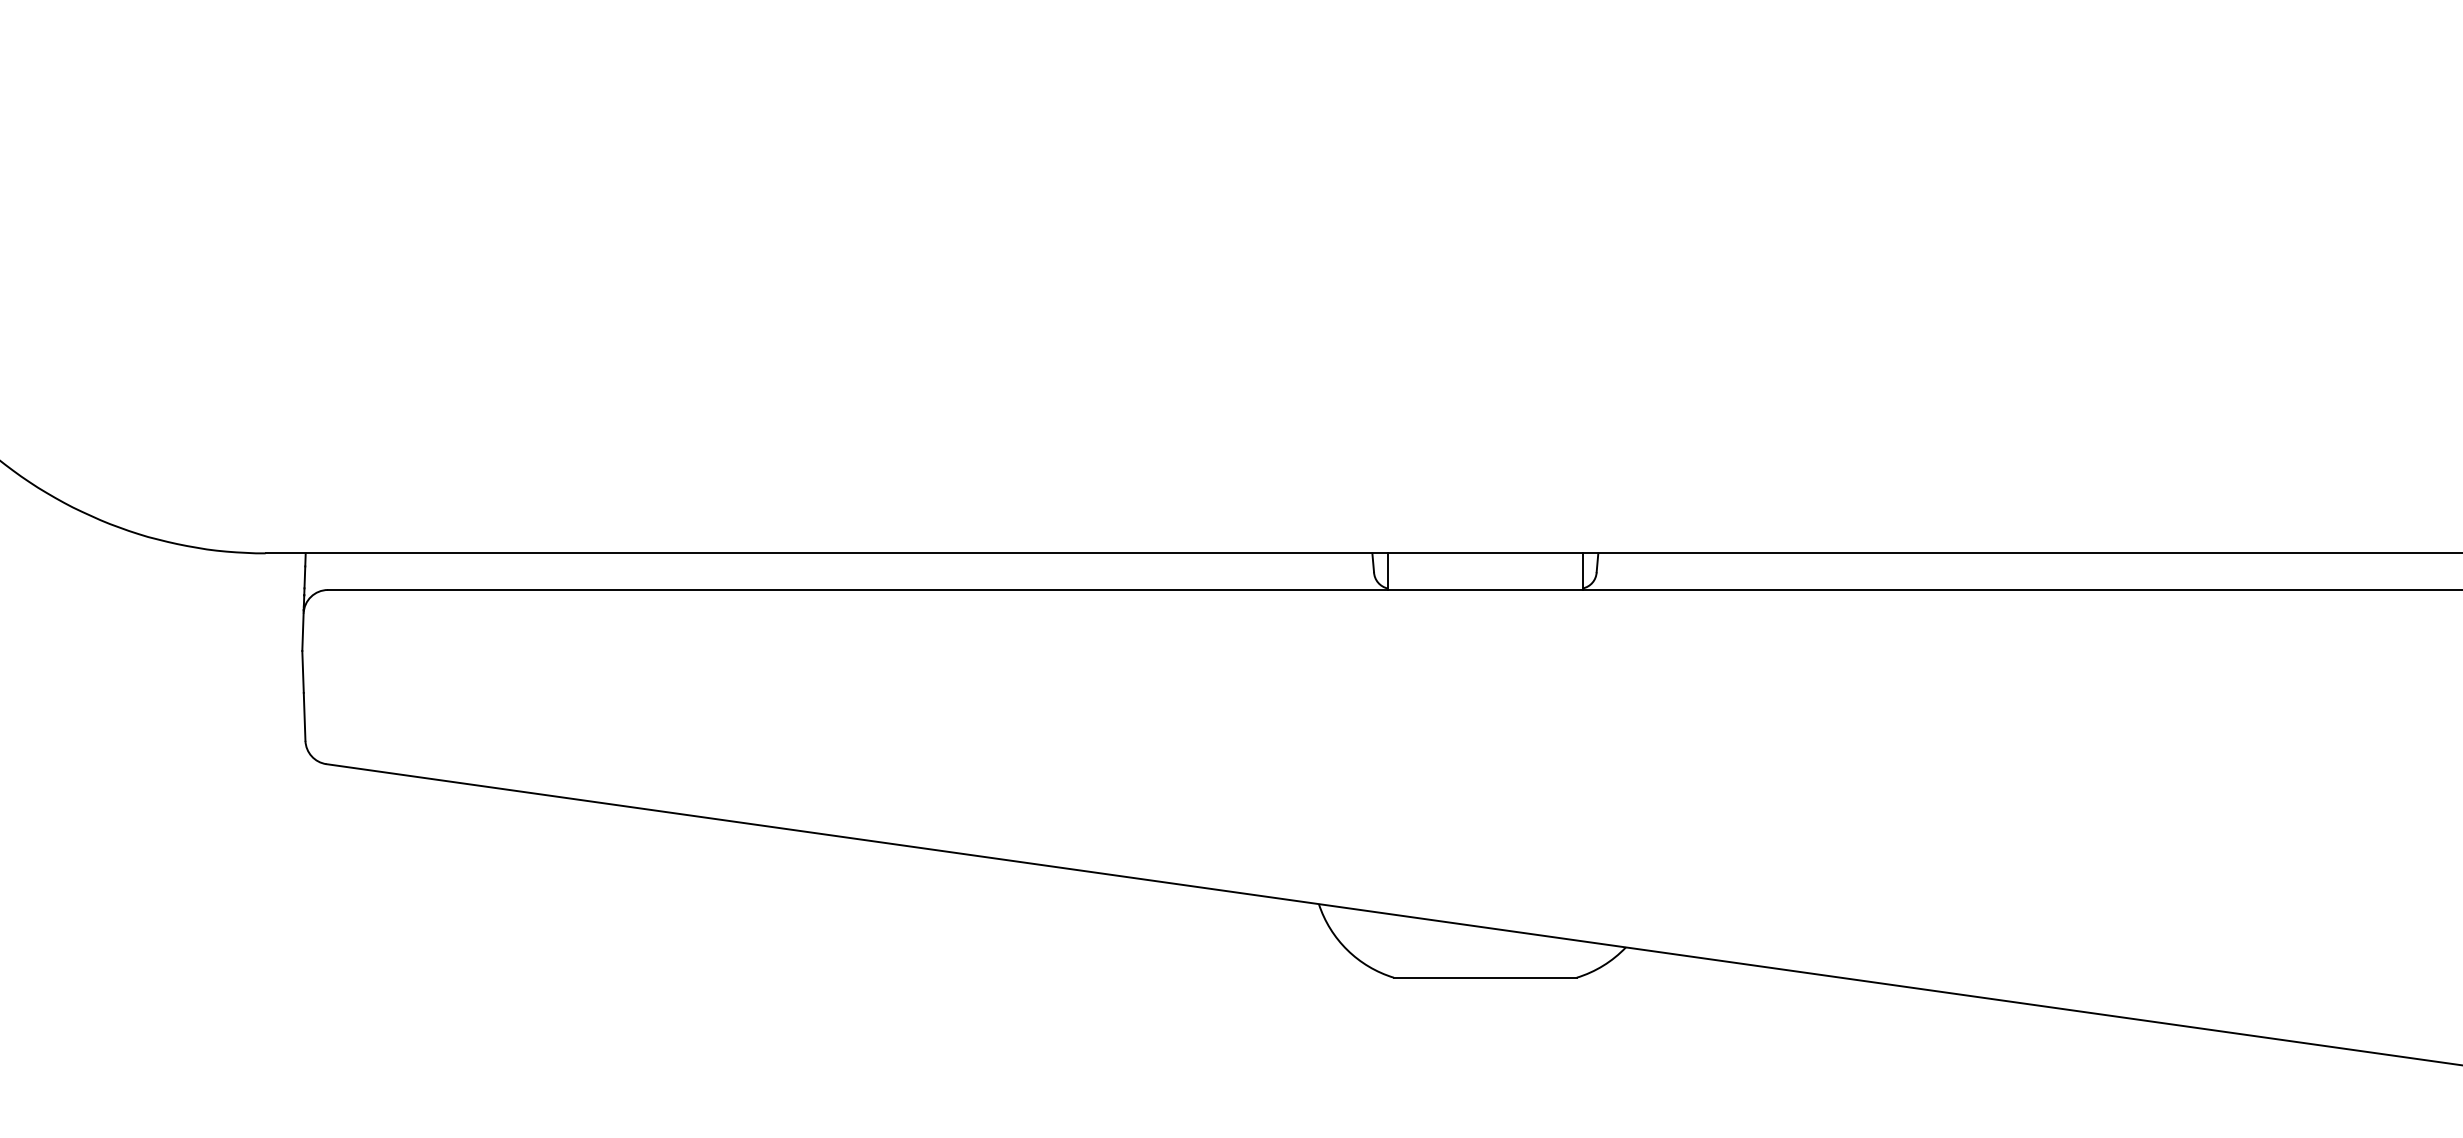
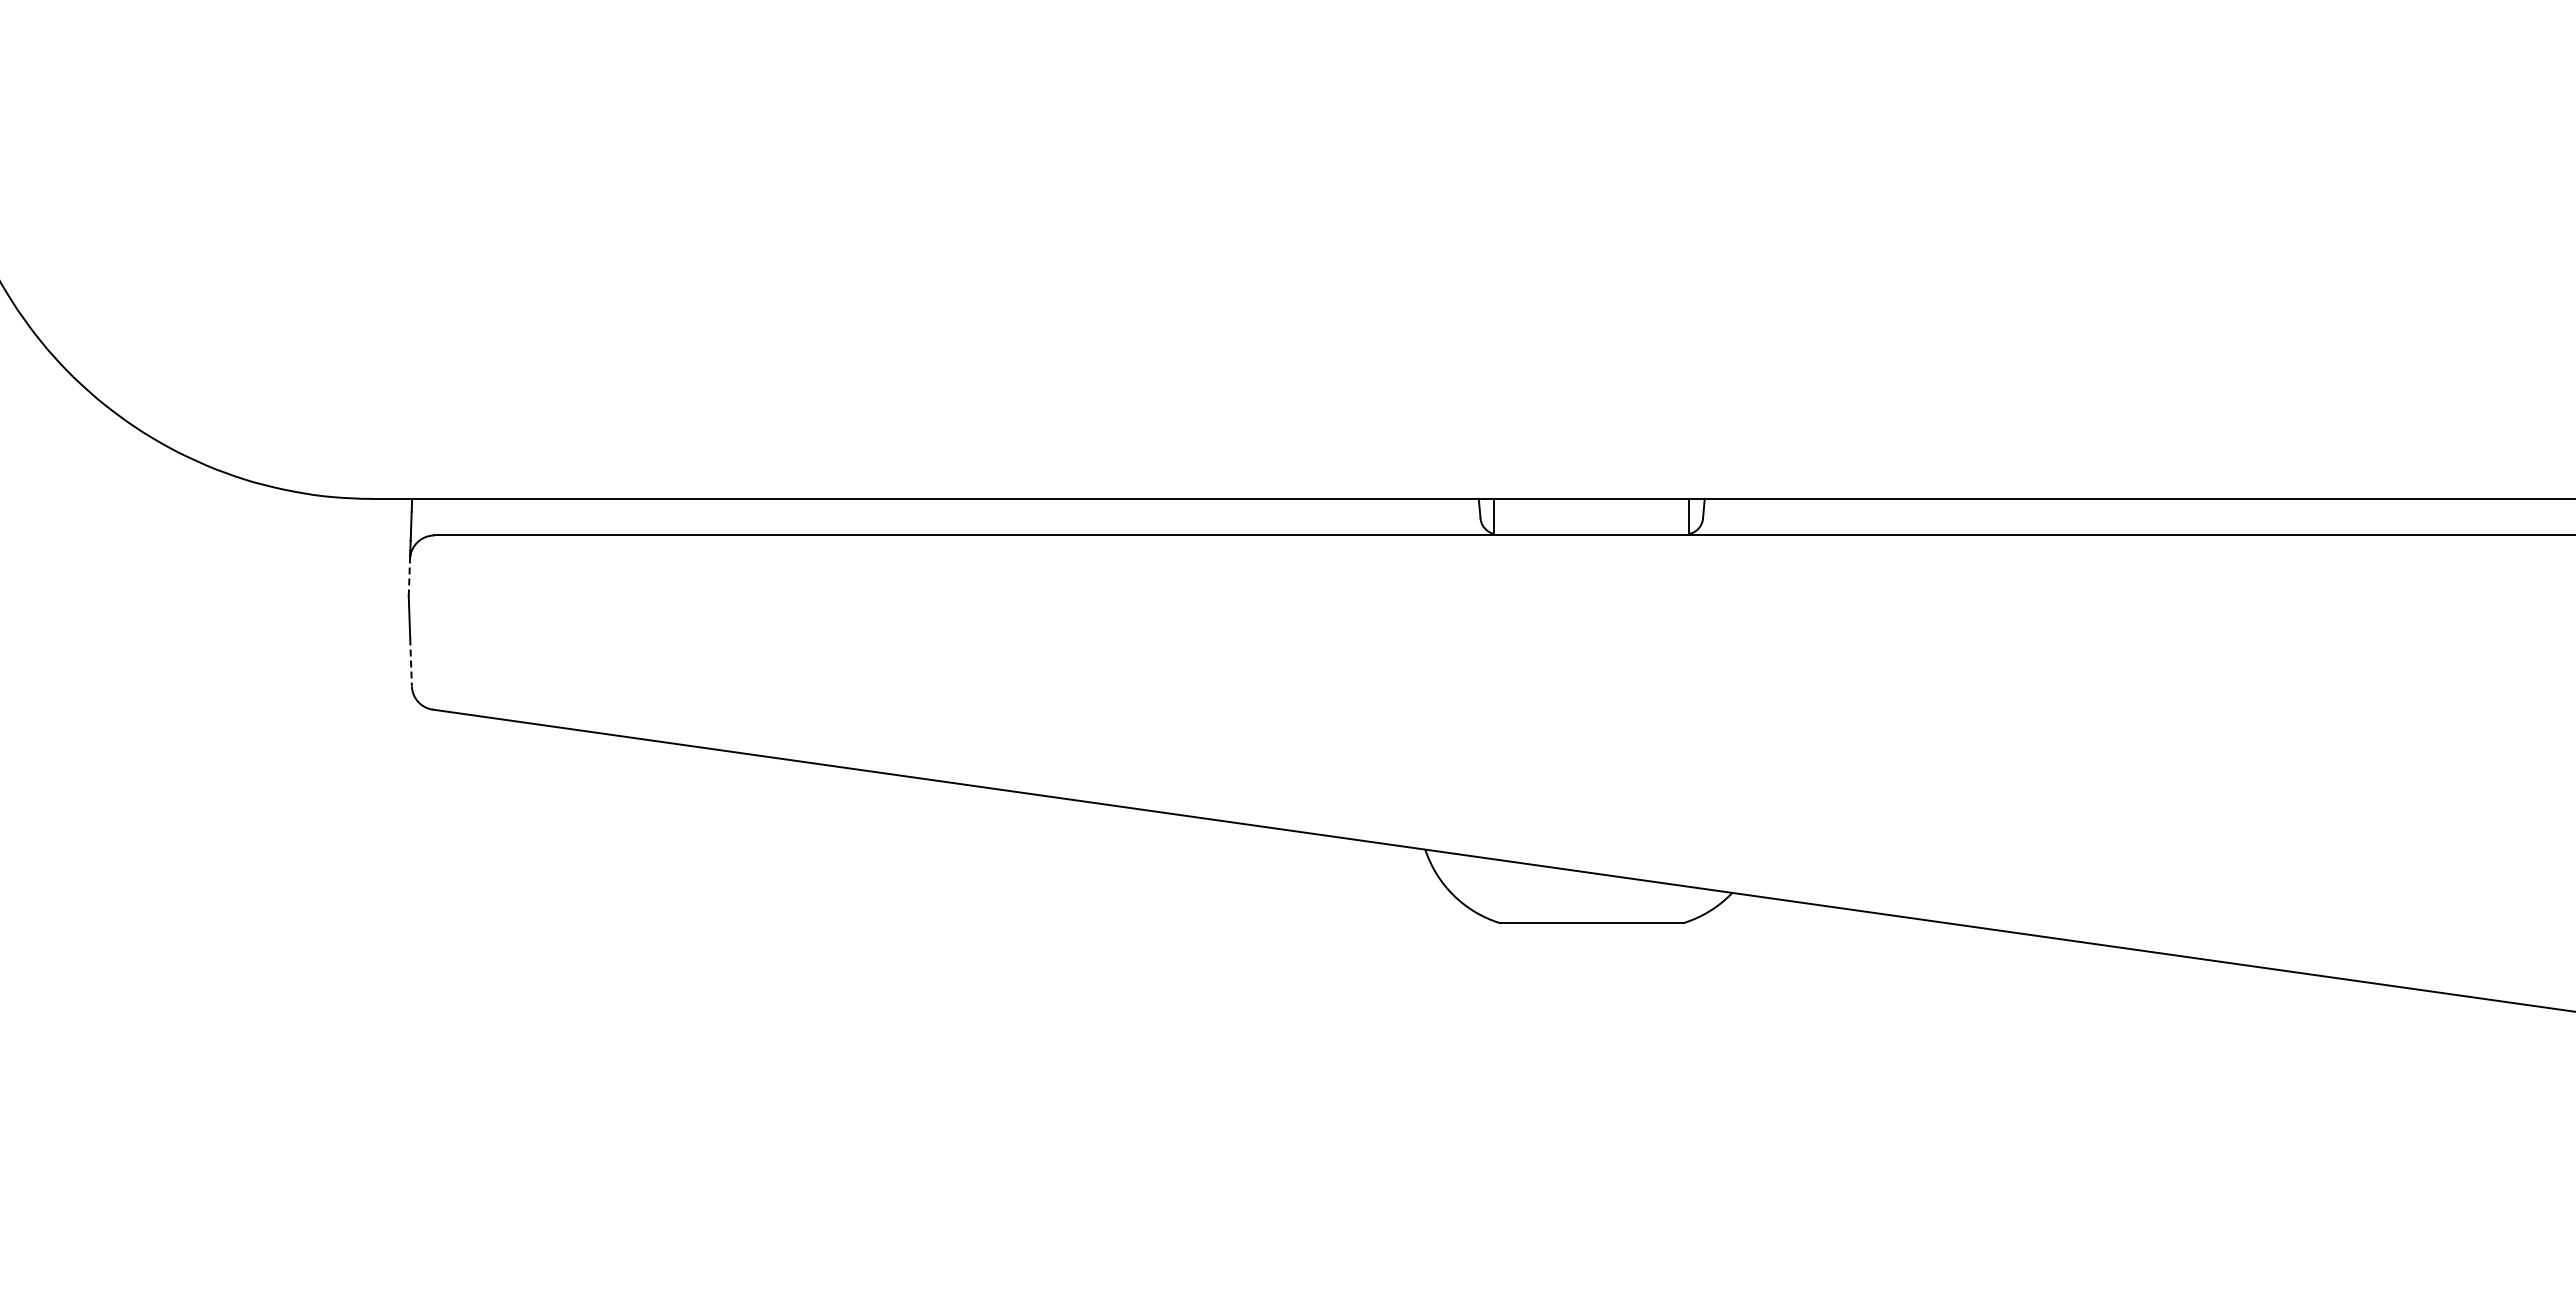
line: (303, 632) -> (409, 577), solid -> dashed
line: (305, 717) -> (411, 662), solid -> dashed

